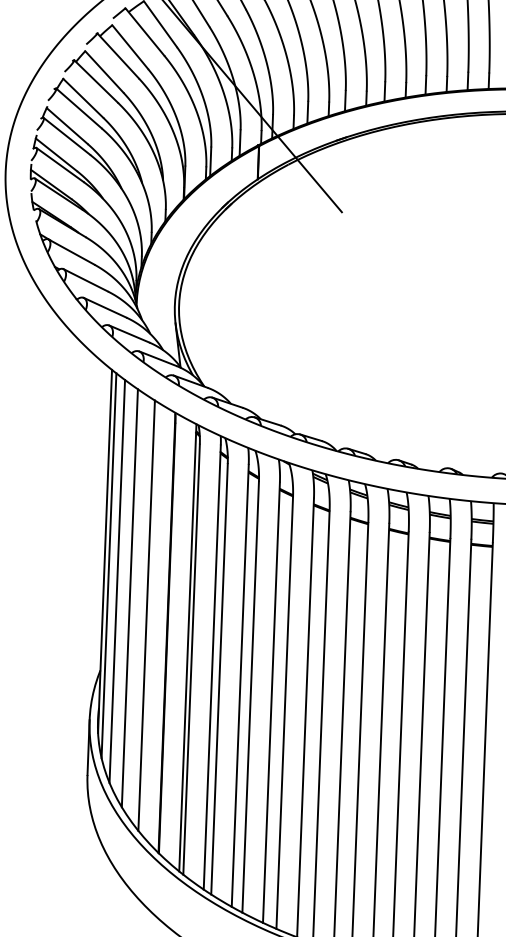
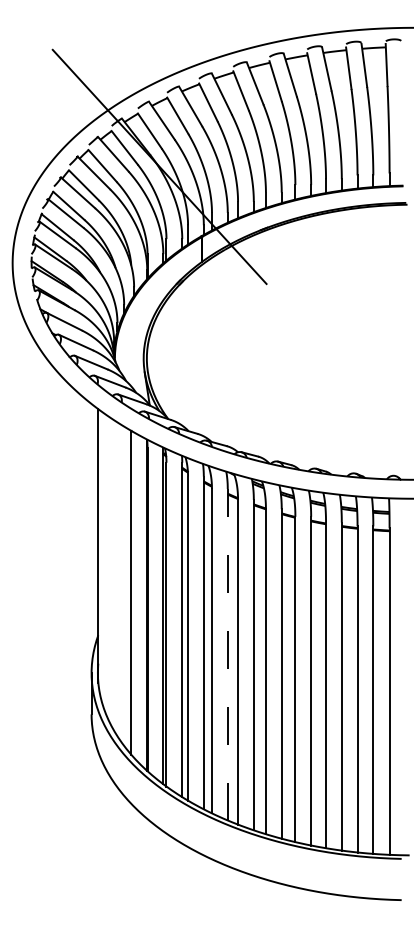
line: (108, 565) -> (101, 556), removed
line: (117, 580) -> (108, 567), removed
line: (130, 597) -> (118, 579), removed
line: (271, 702) -> (227, 654), solid -> dashed

